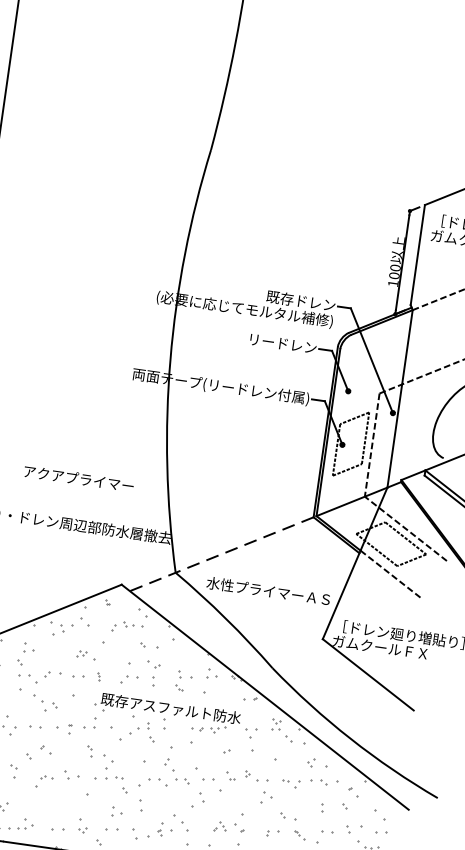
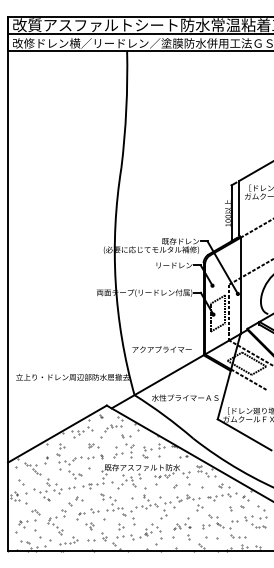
text: (77, 478) -> (161, 349), moved
line: (221, 555) -> (157, 382), dashed -> solid
part: (57, 803) -> (89, 526), added

